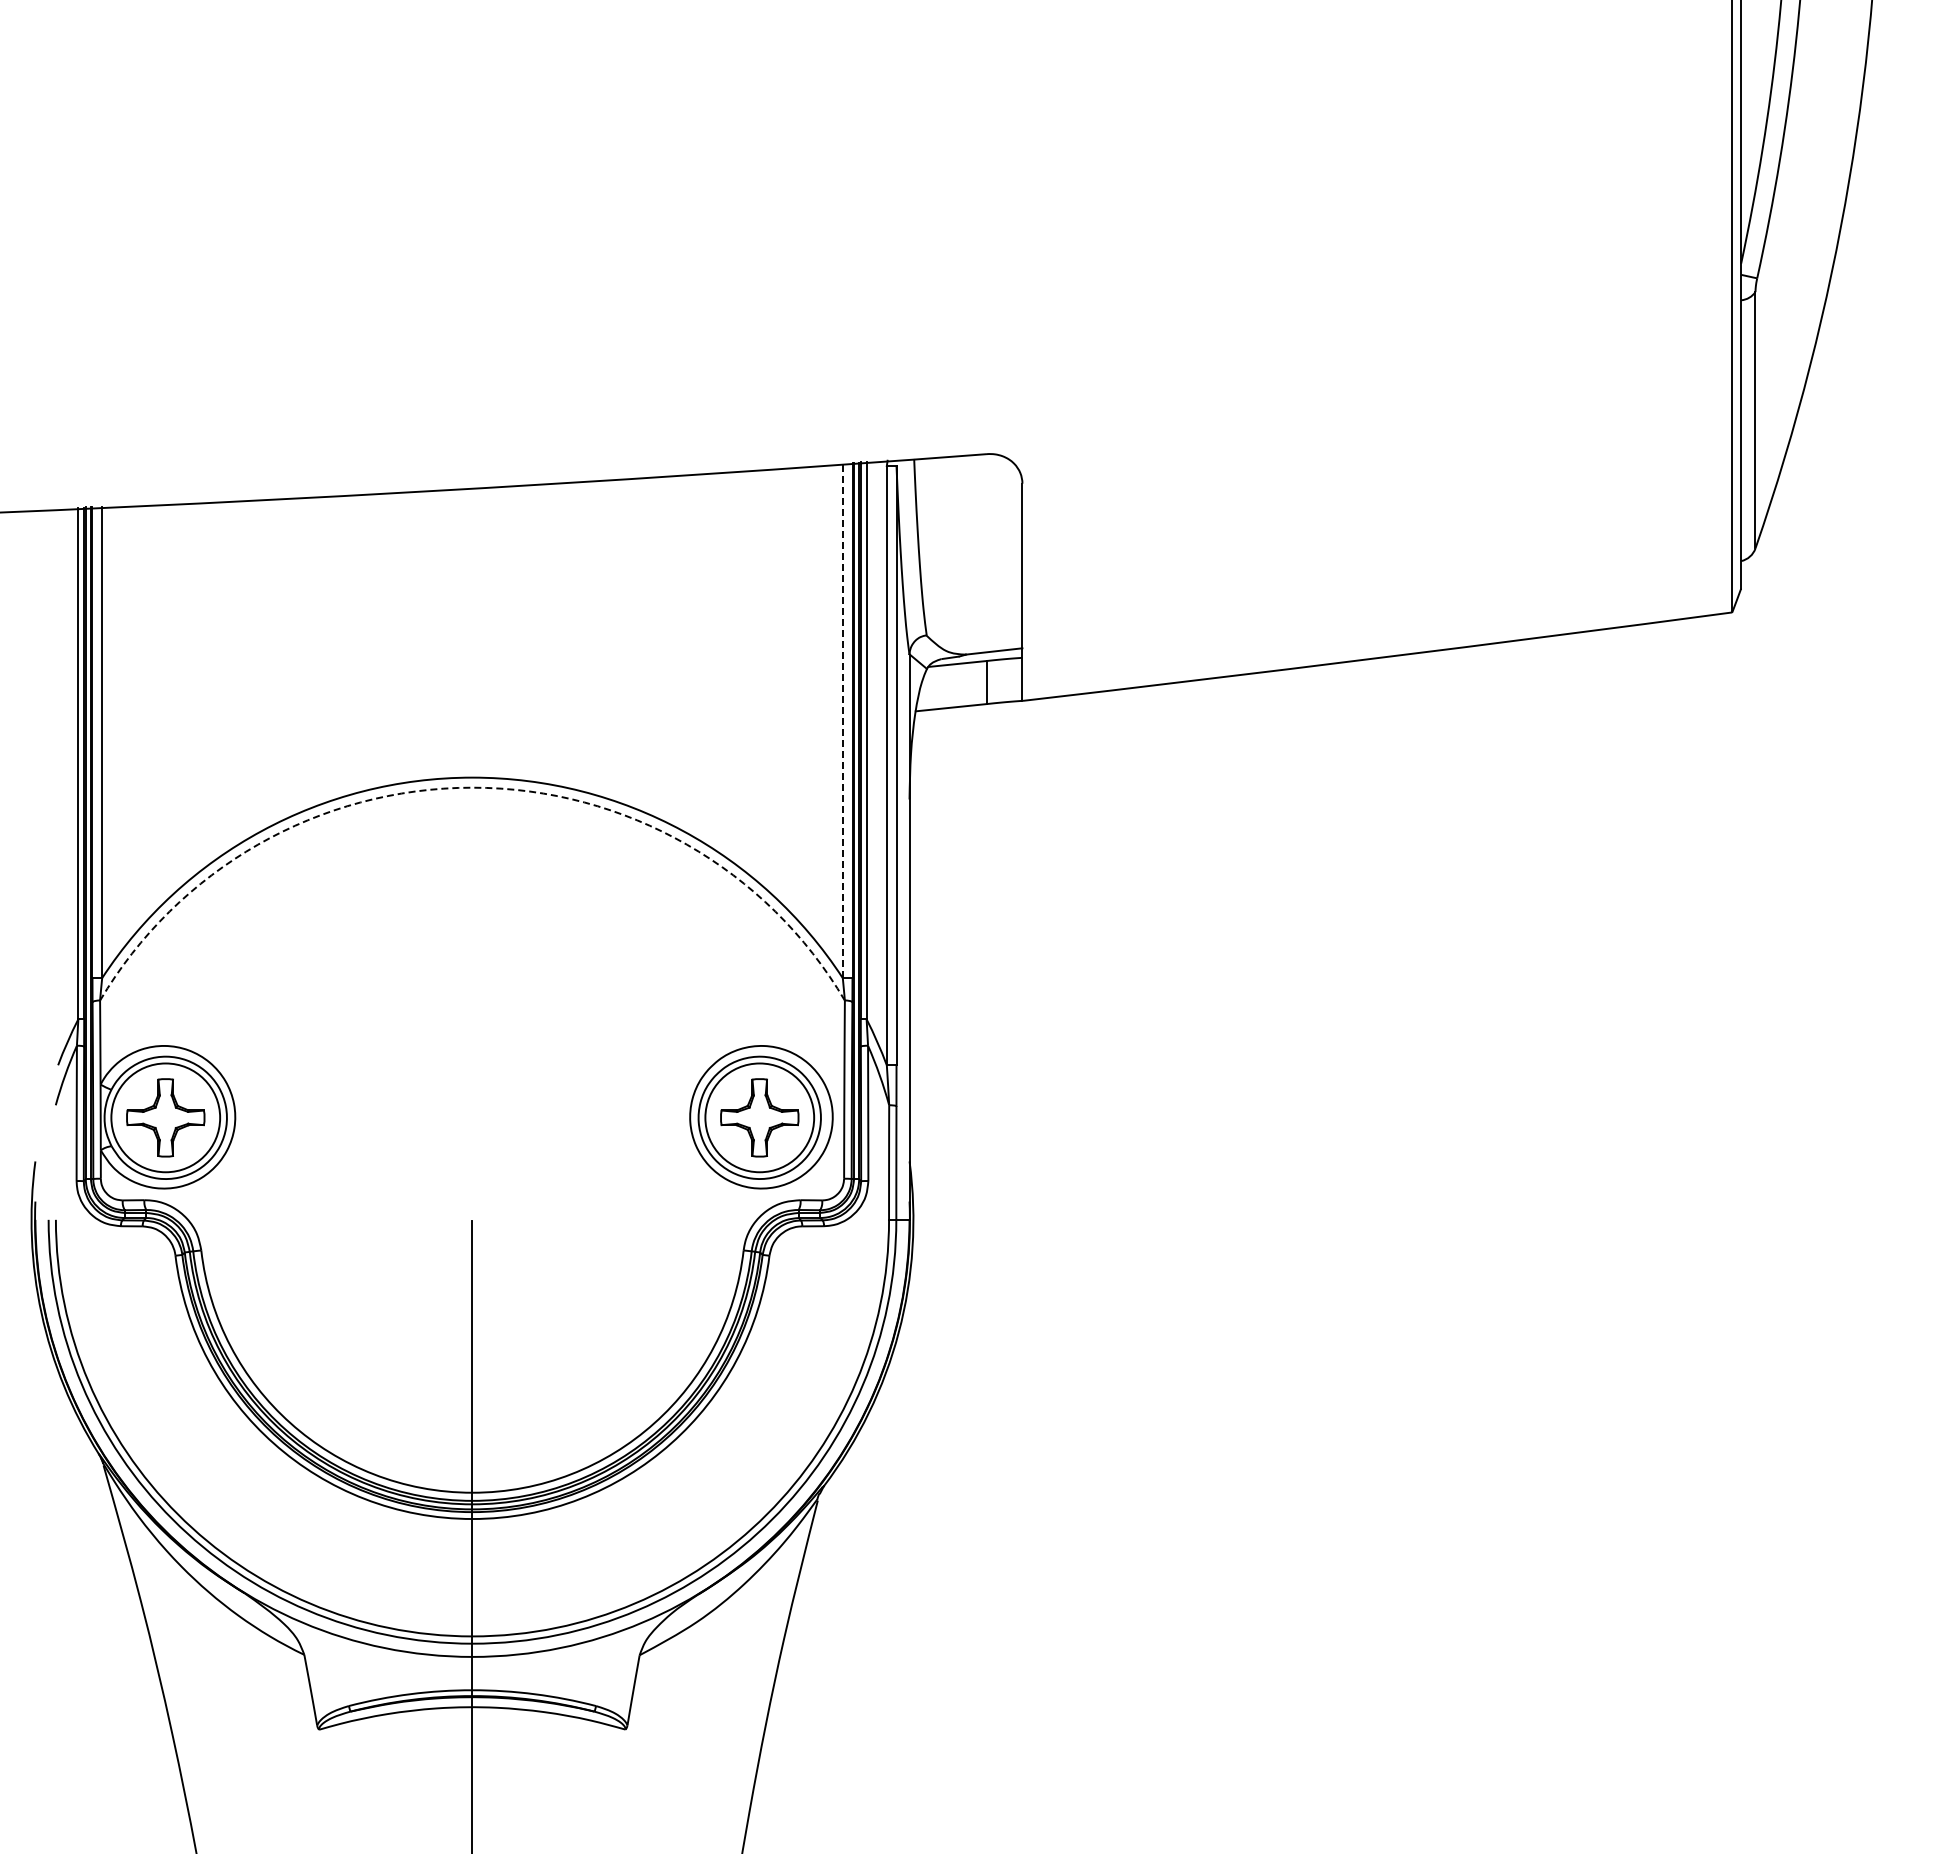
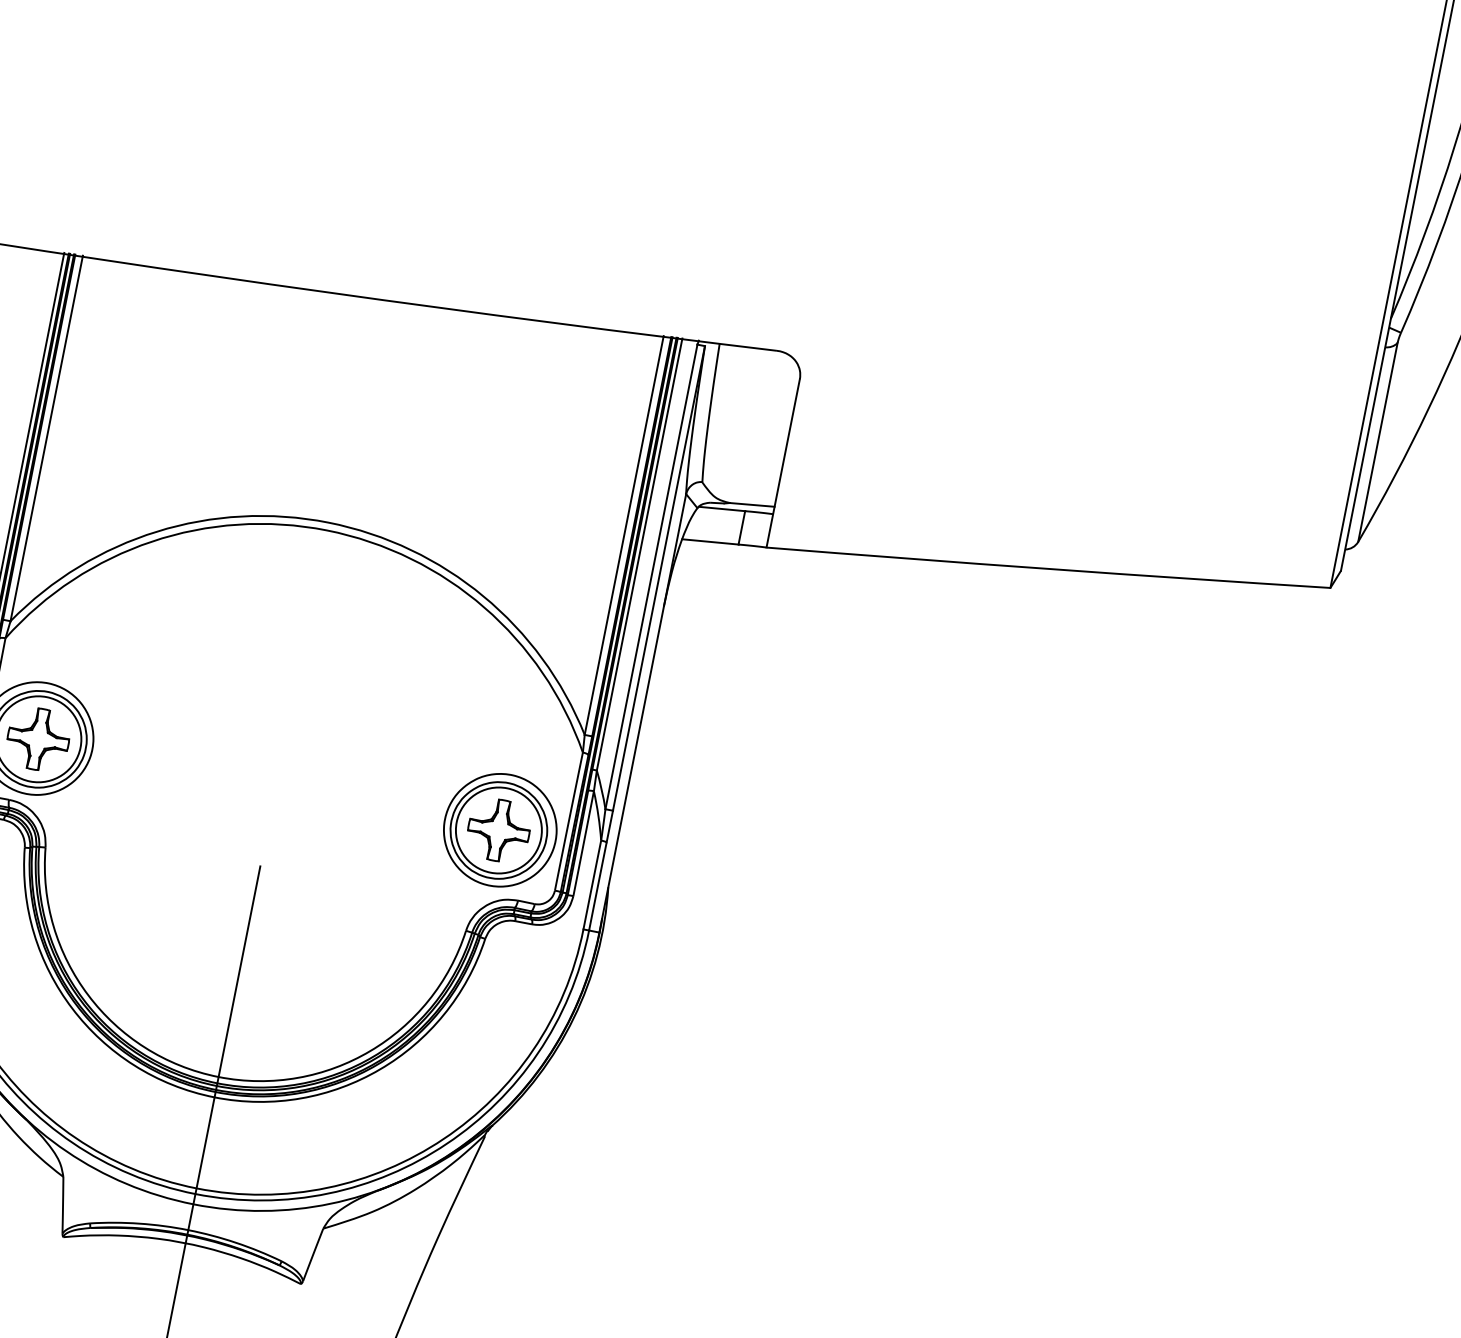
line: (842, 720) -> (624, 535), dashed -> solid
arc: (472, 787) -> (326, 530), dashed -> solid

